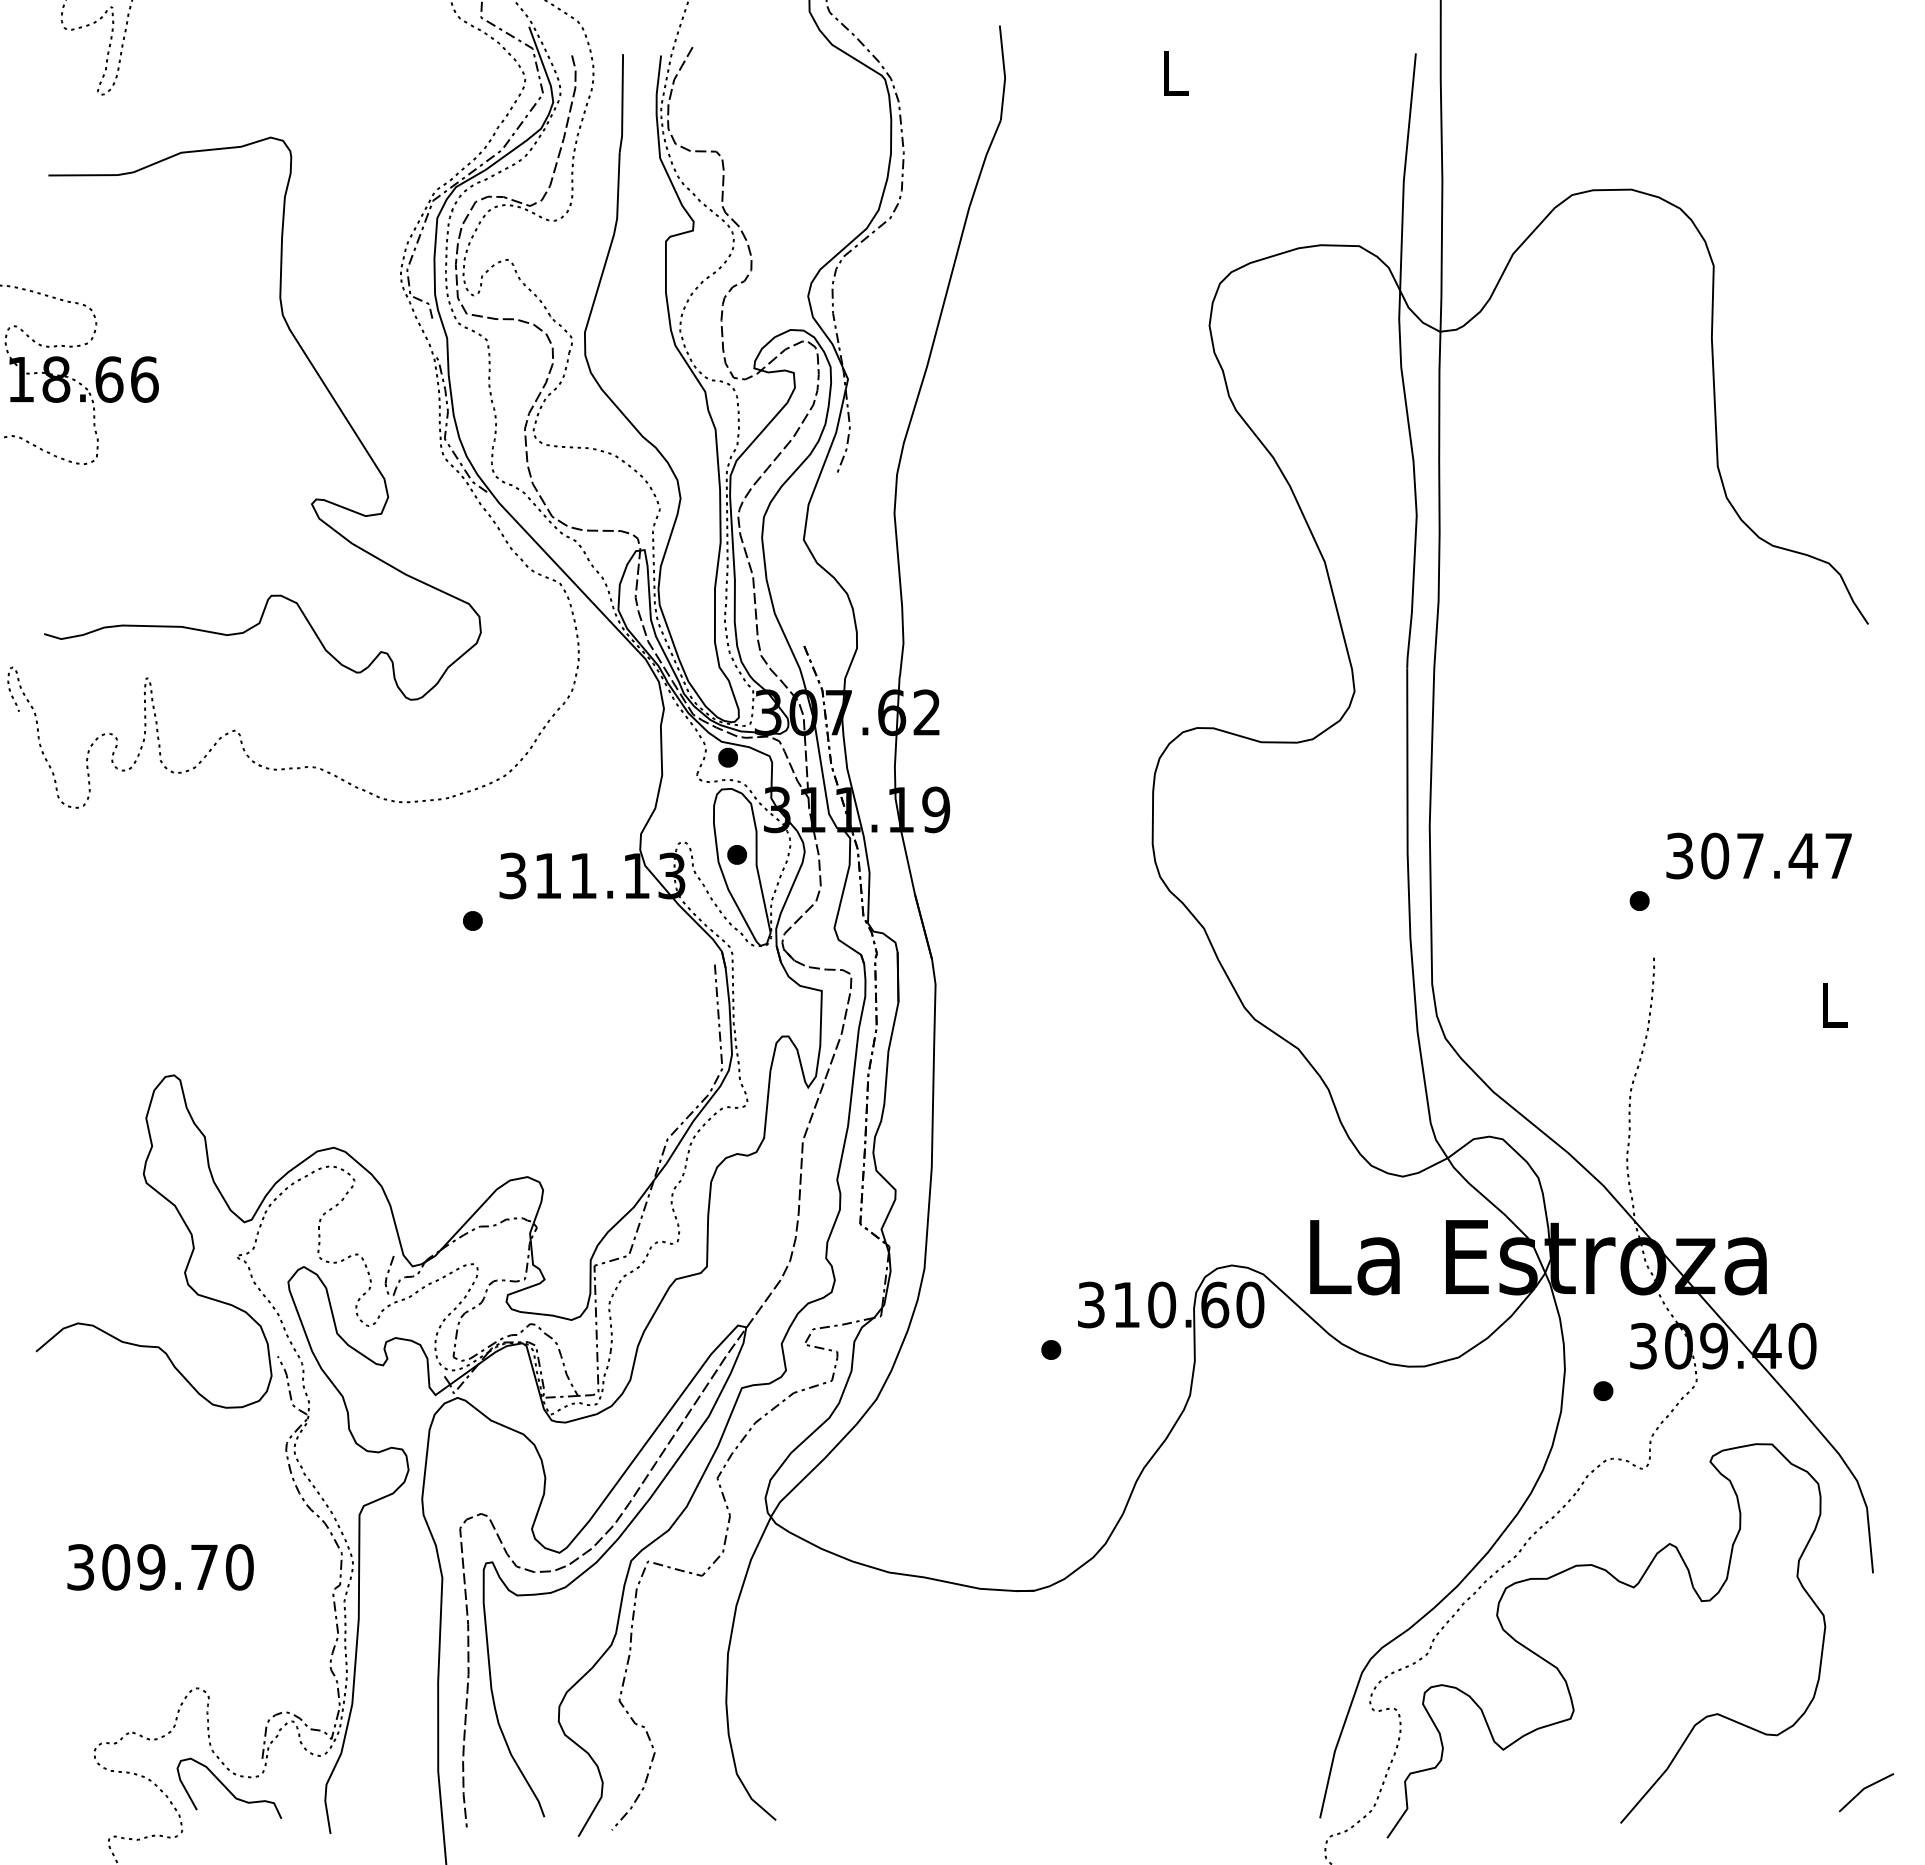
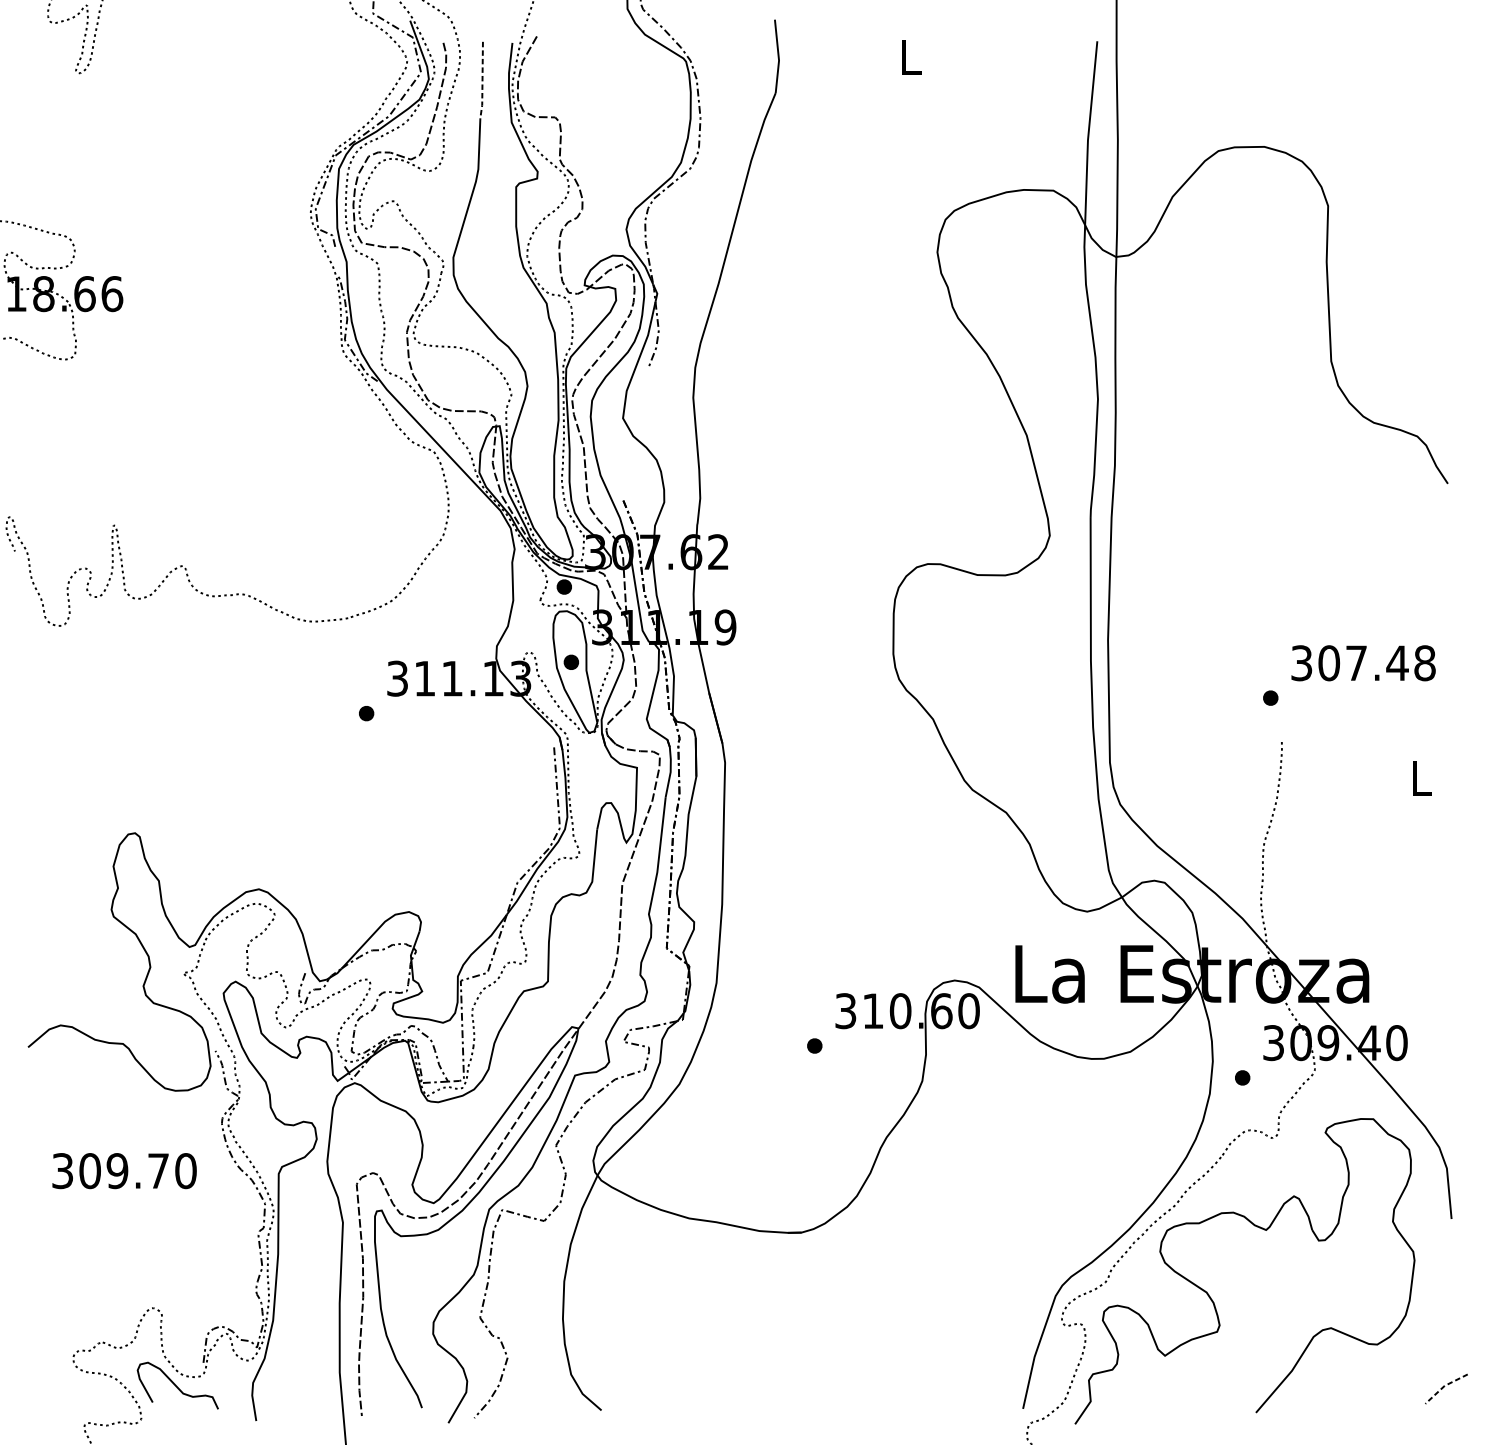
line: (622, 104) -> (482, 80), solid -> dashed
curve: (320, 380) -> (248, 294), removed
text: (1838, 855) -> (1424, 662), 307.47 -> 307.48
text: (160, 1567) -> (124, 1171), moved
line: (1864, 1788) -> (1444, 1385), solid -> dashed

